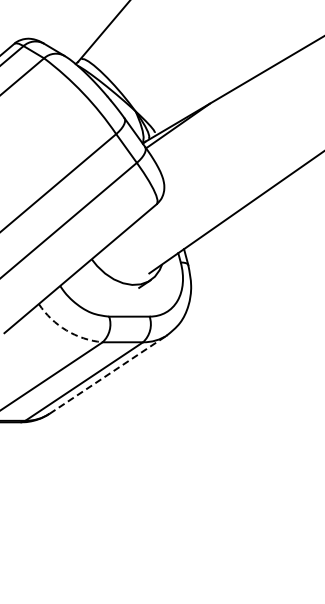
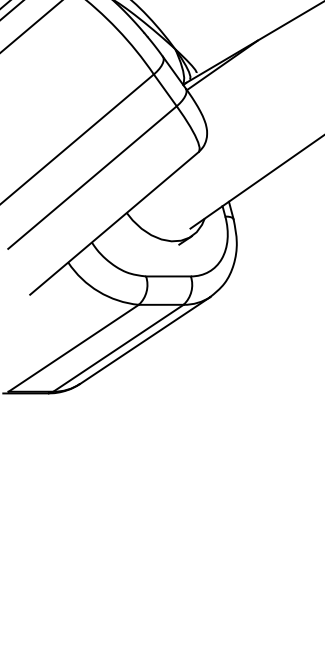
arc: (66, 330) -> (98, 291), dashed -> solid
line: (108, 374) -> (145, 340), dashed -> solid

